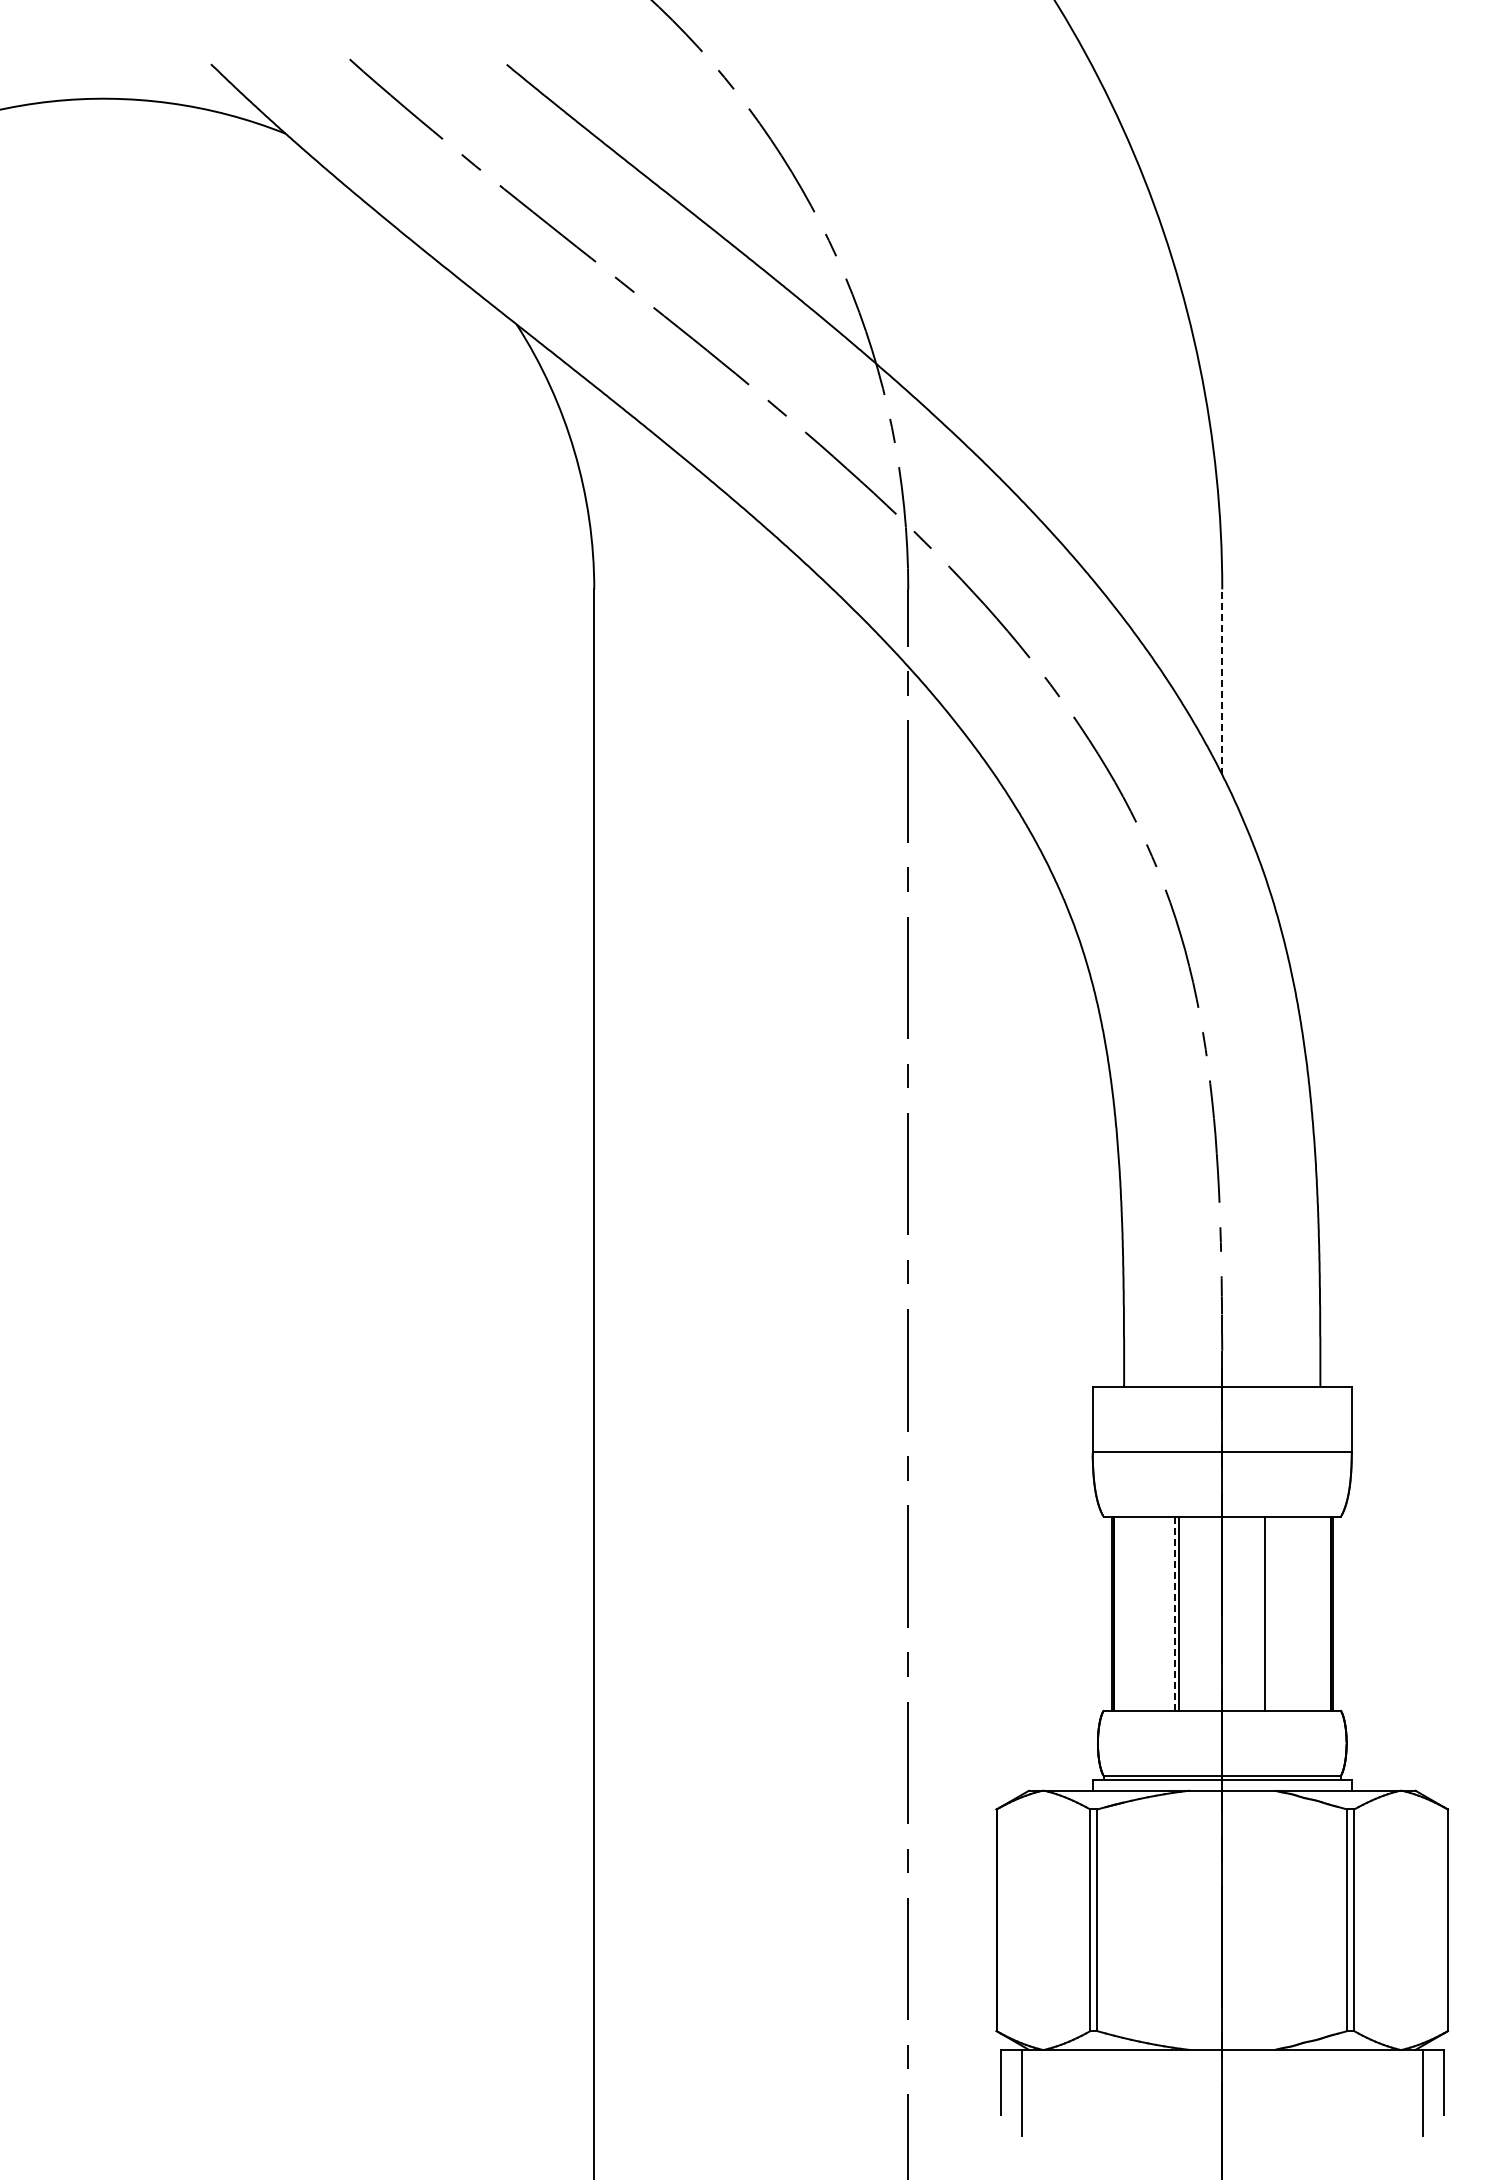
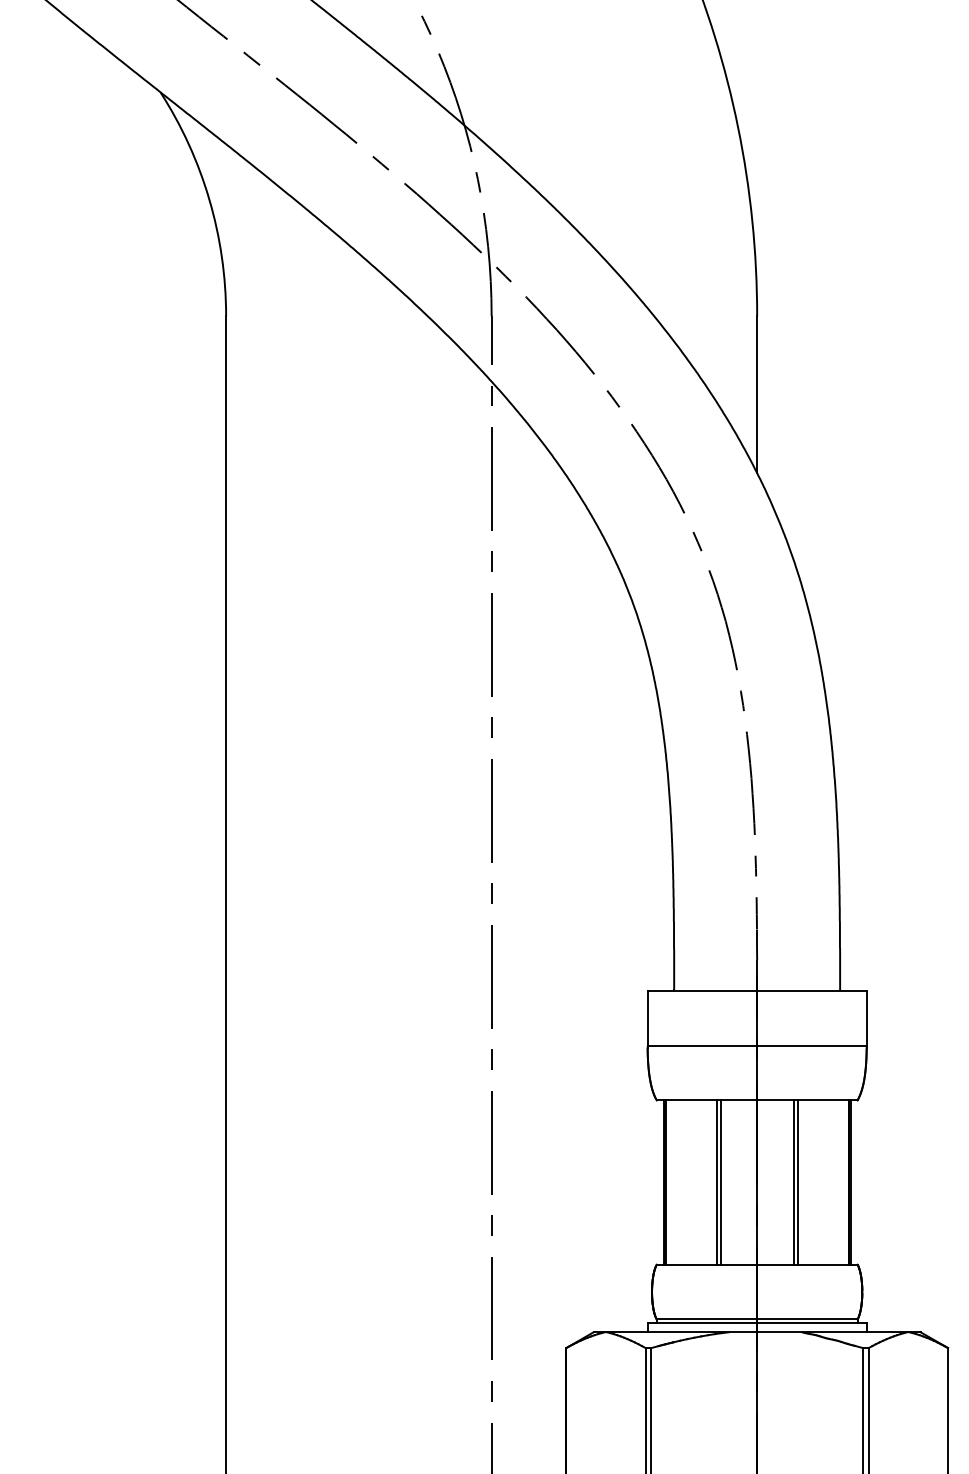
line: (1222, 682) -> (757, 395), dashed -> solid
line: (1269, 1613) -> (797, 1182), added
line: (1174, 1614) -> (716, 1183), dashed -> solid

